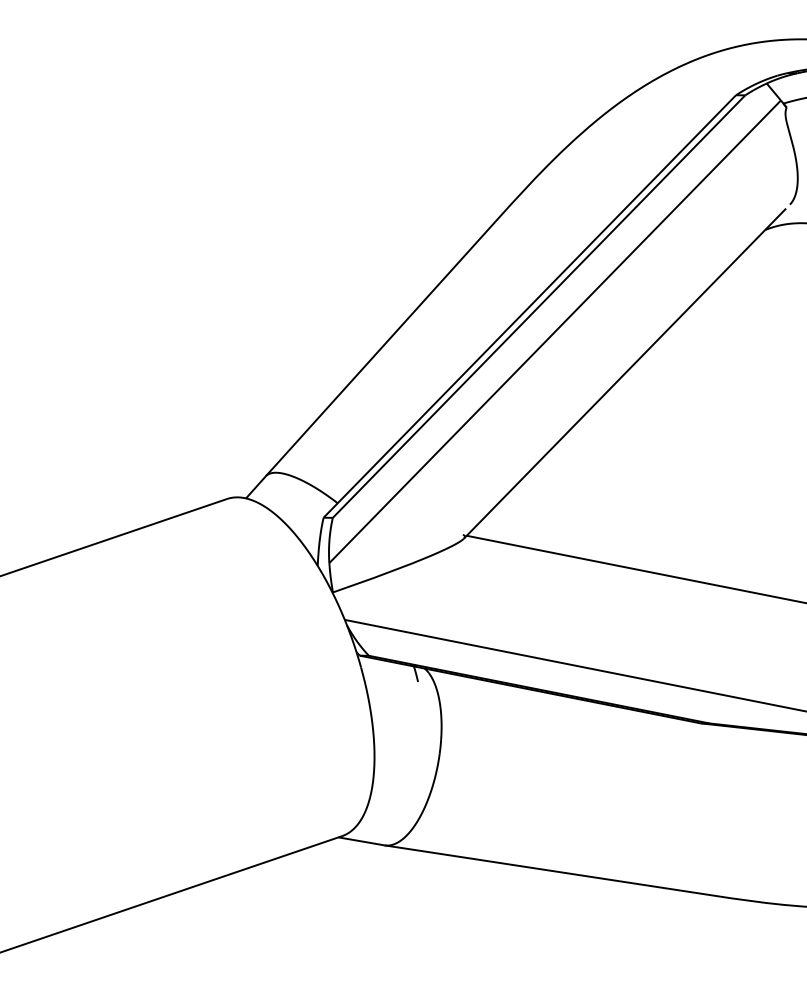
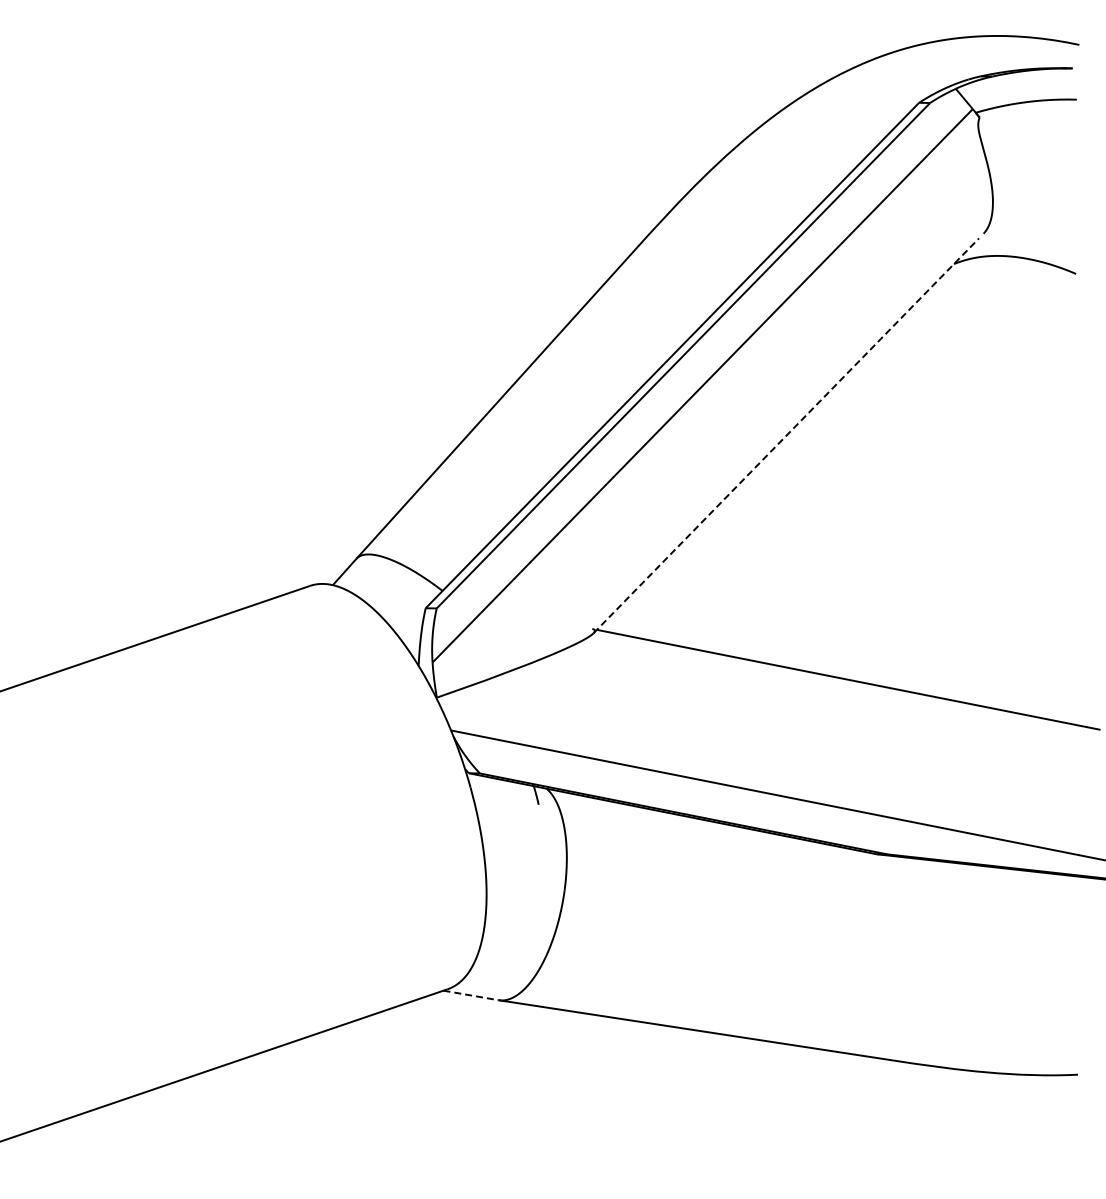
line: (625, 373) -> (786, 435), solid -> dashed
line: (361, 841) -> (470, 995), solid -> dashed

